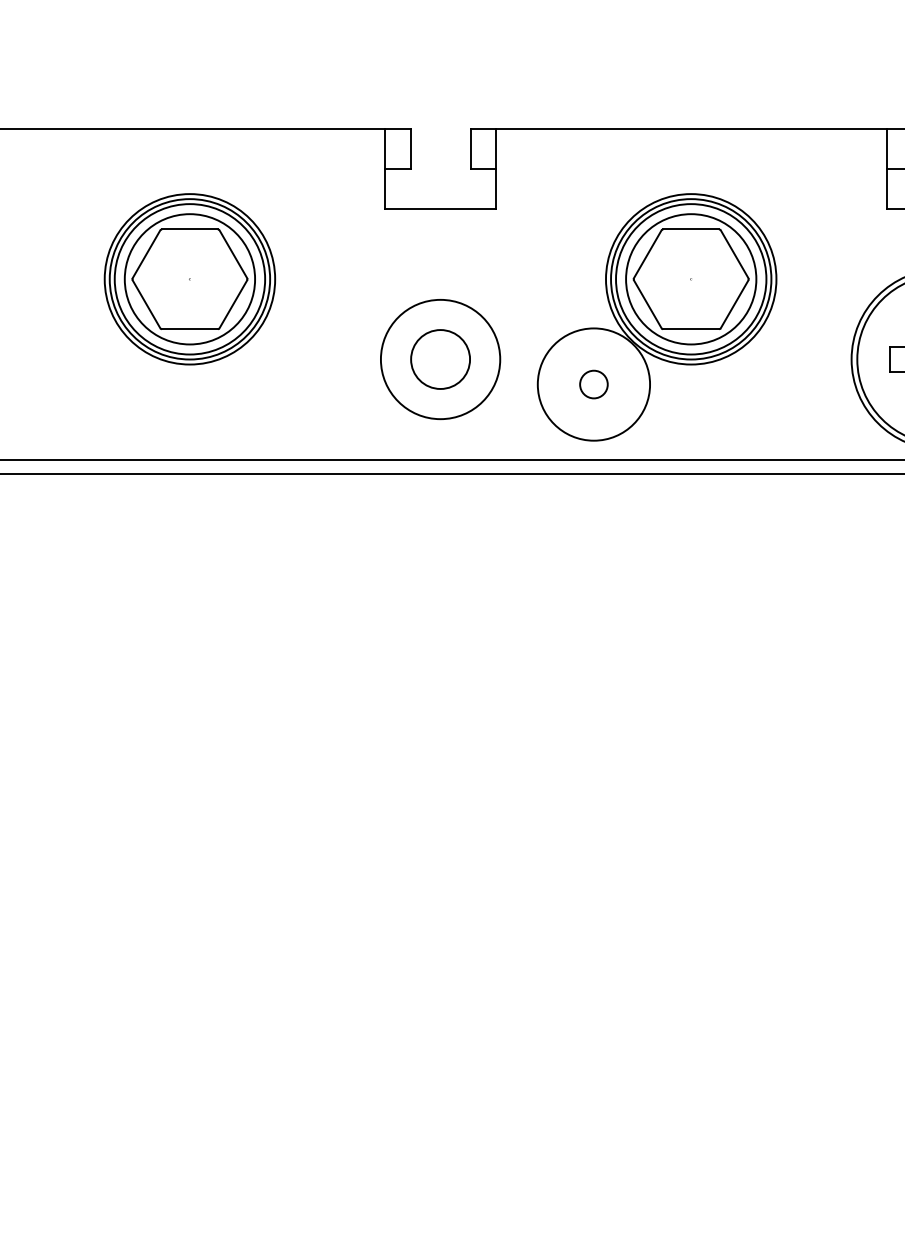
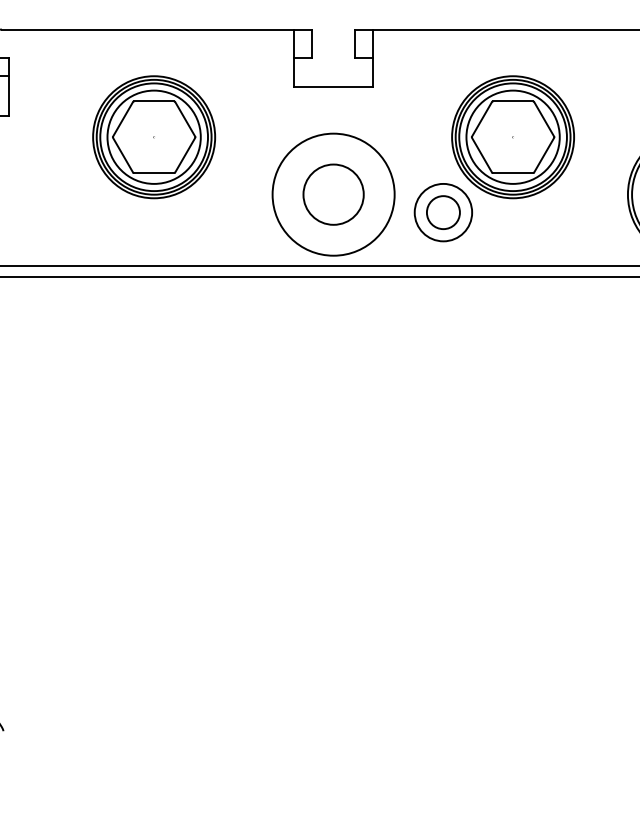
circle: (440, 359) -> (333, 194), size x1.43
circle: (440, 359) -> (333, 194), size x1.43
circle: (593, 384) -> (443, 212), size x0.71
circle: (593, 384) -> (443, 212), size x1.67

